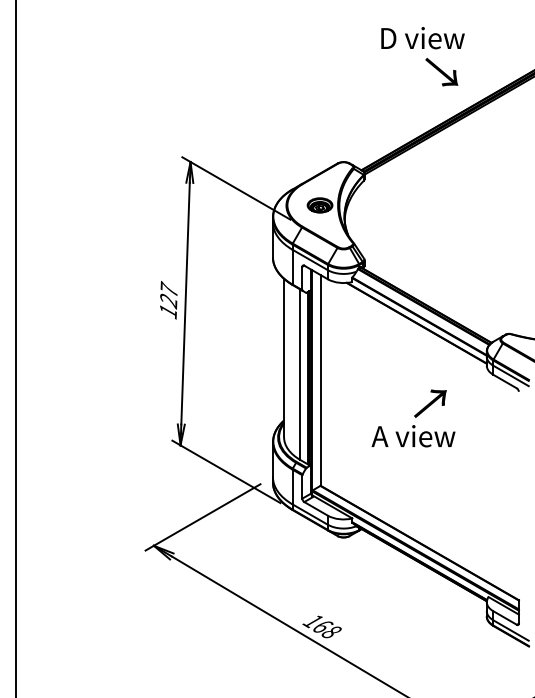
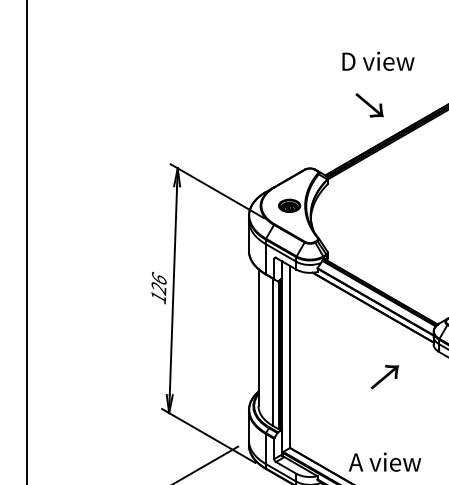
text: (441, 72) -> (369, 105), moved
text: (168, 288) -> (158, 277), 127 -> 126
text: (413, 436) -> (384, 462), moved

